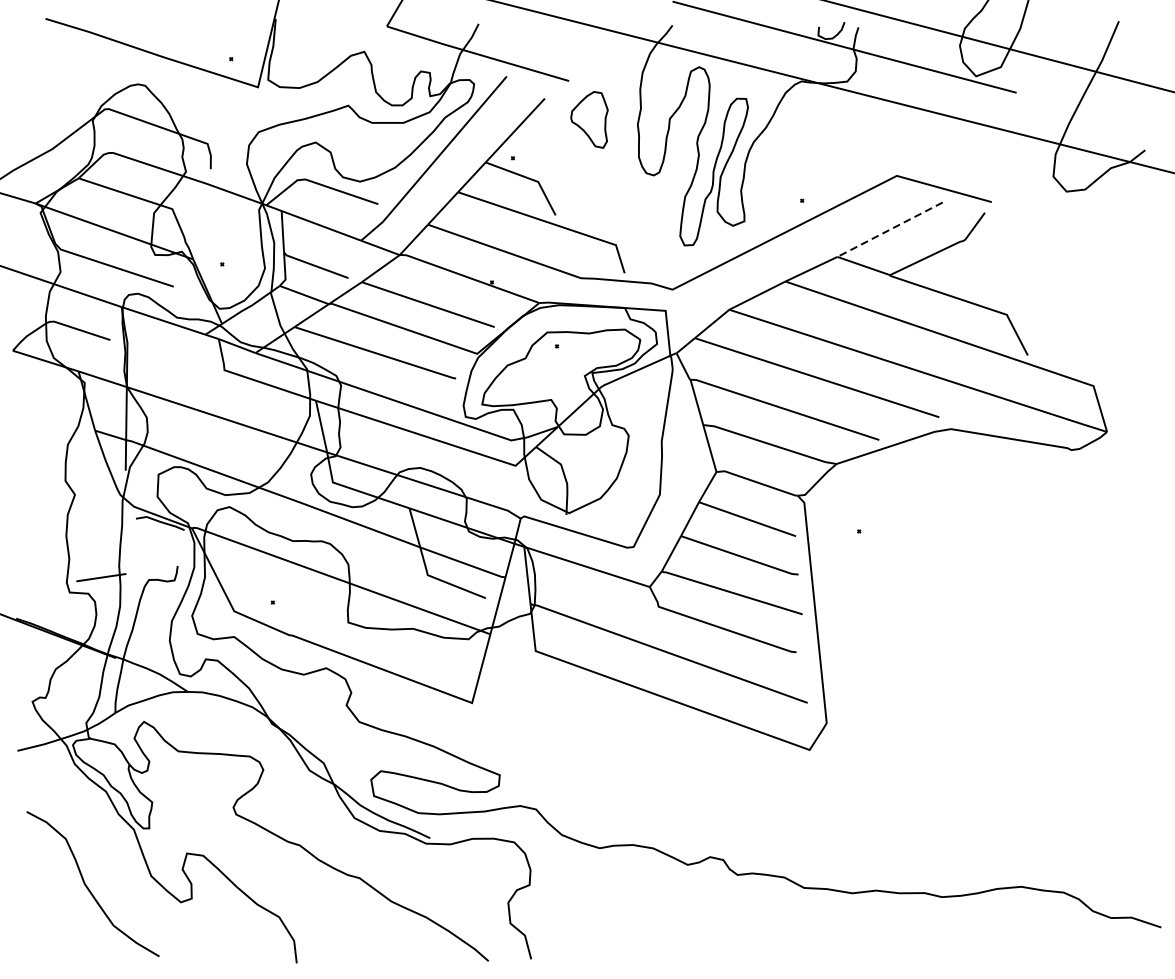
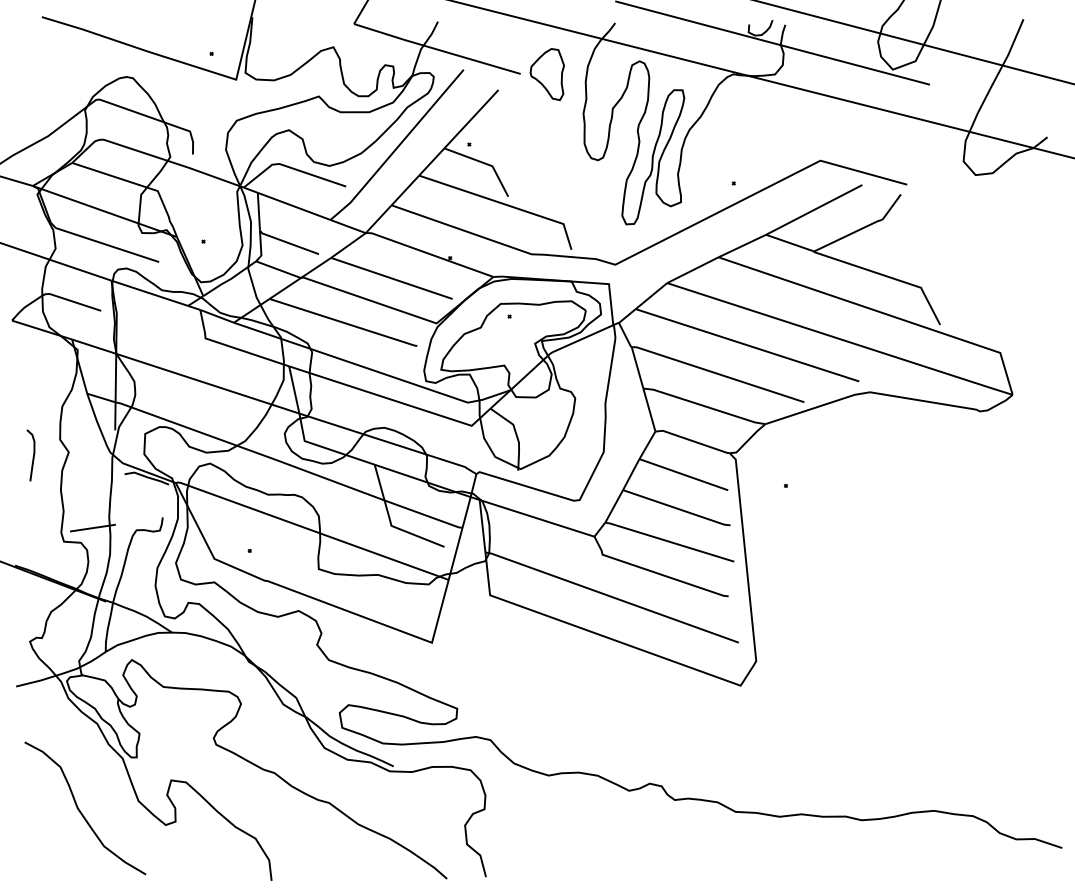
part: (588, 119) -> (546, 74), moved
line: (889, 230) -> (813, 210), dashed -> solid
curve: (35, 500) -> (32, 457), added

